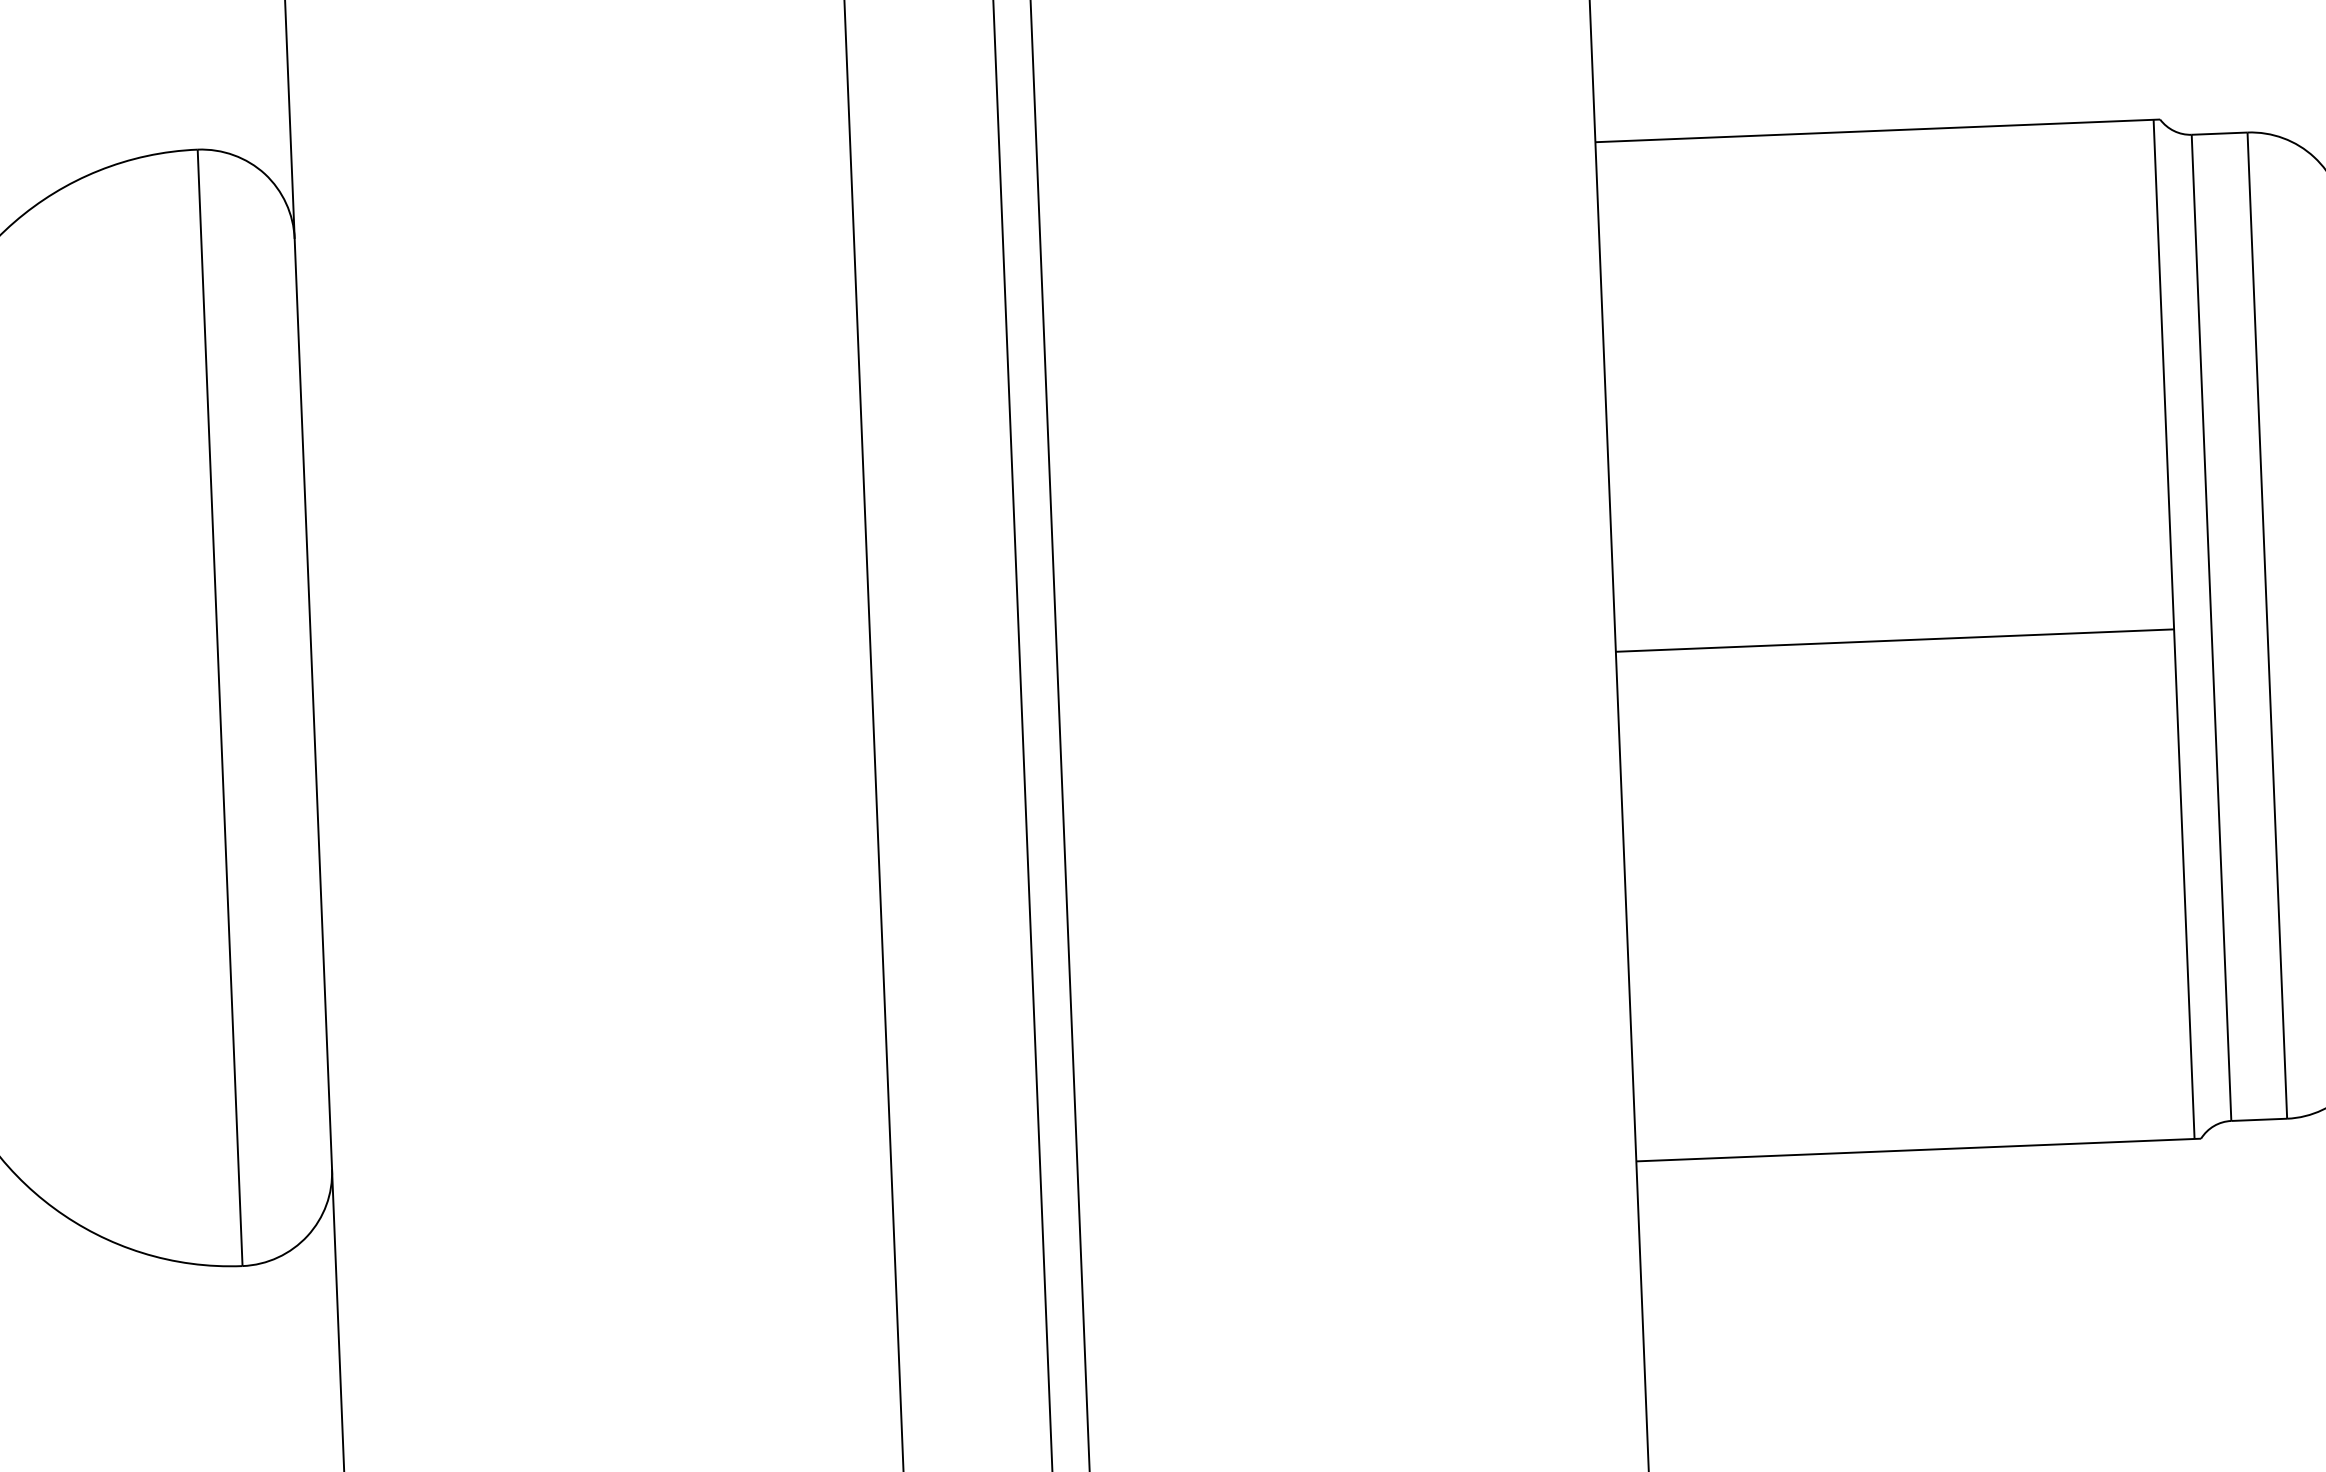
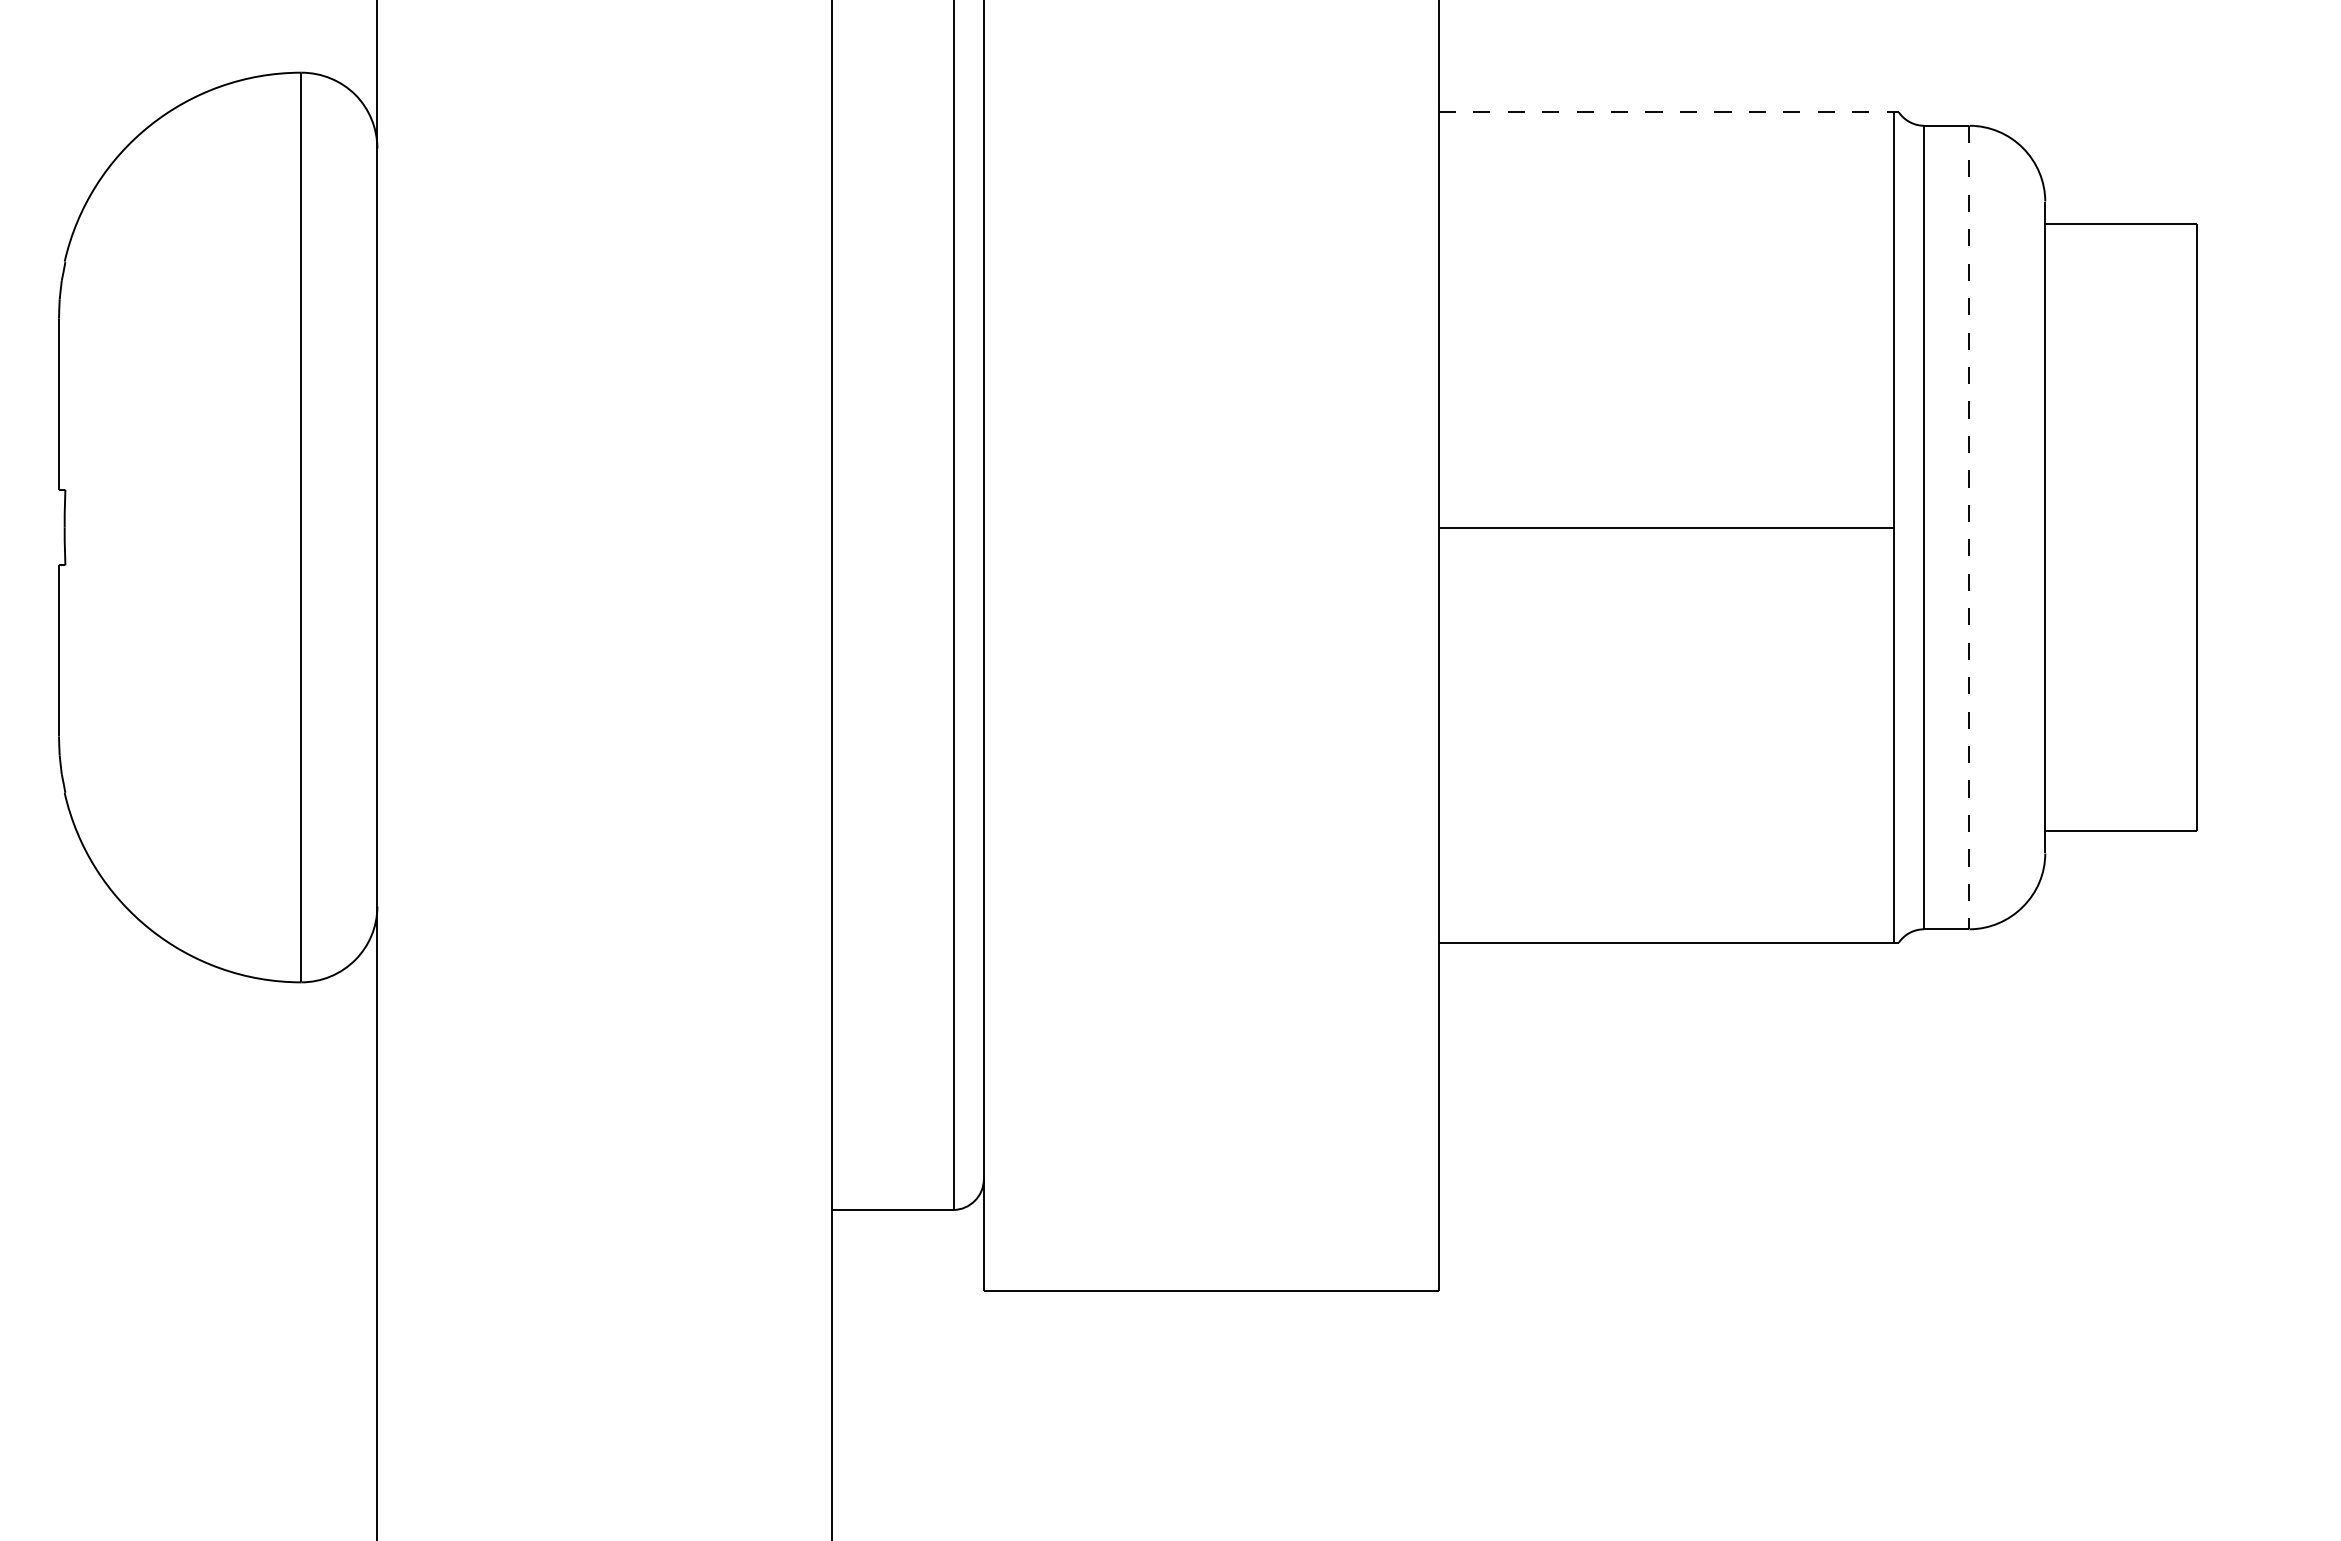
line: (1878, 131) -> (1669, 112), solid -> dashed
line: (2267, 625) -> (1969, 527), solid -> dashed

